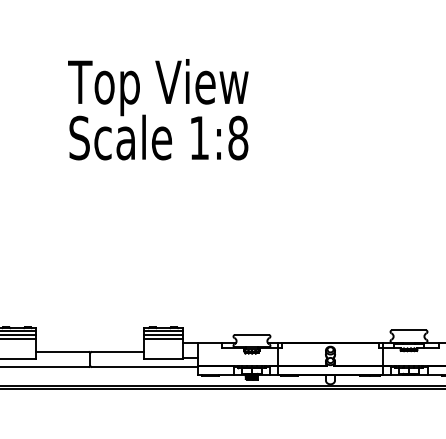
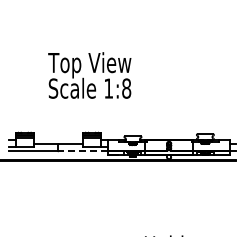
text: (157, 109) -> (89, 75), moved
line: (144, 367) -> (83, 151), solid -> dashed

